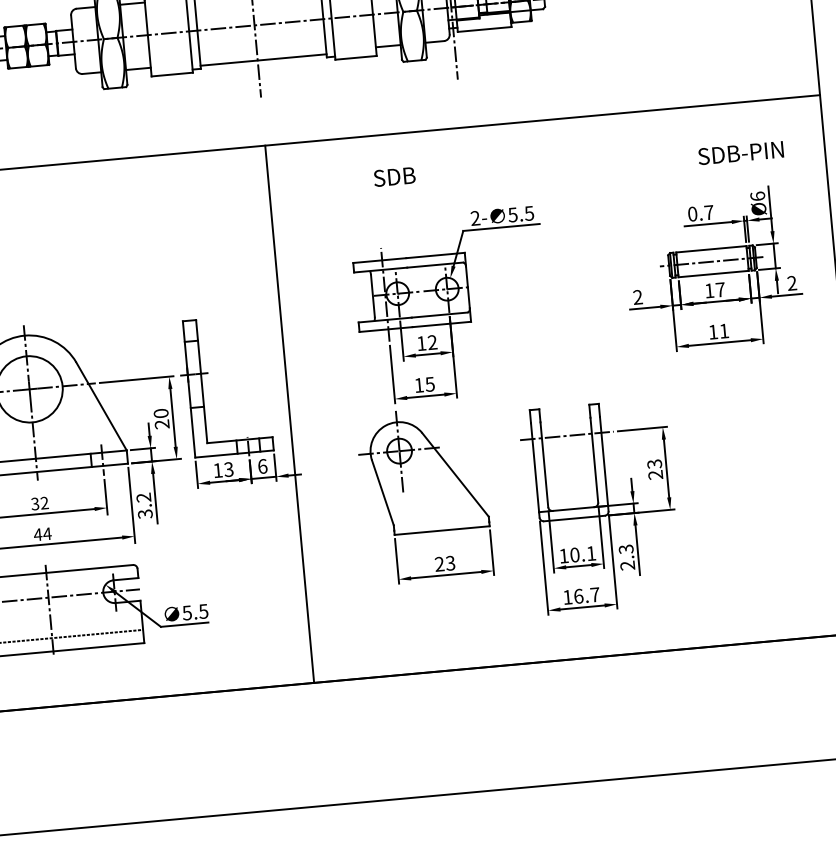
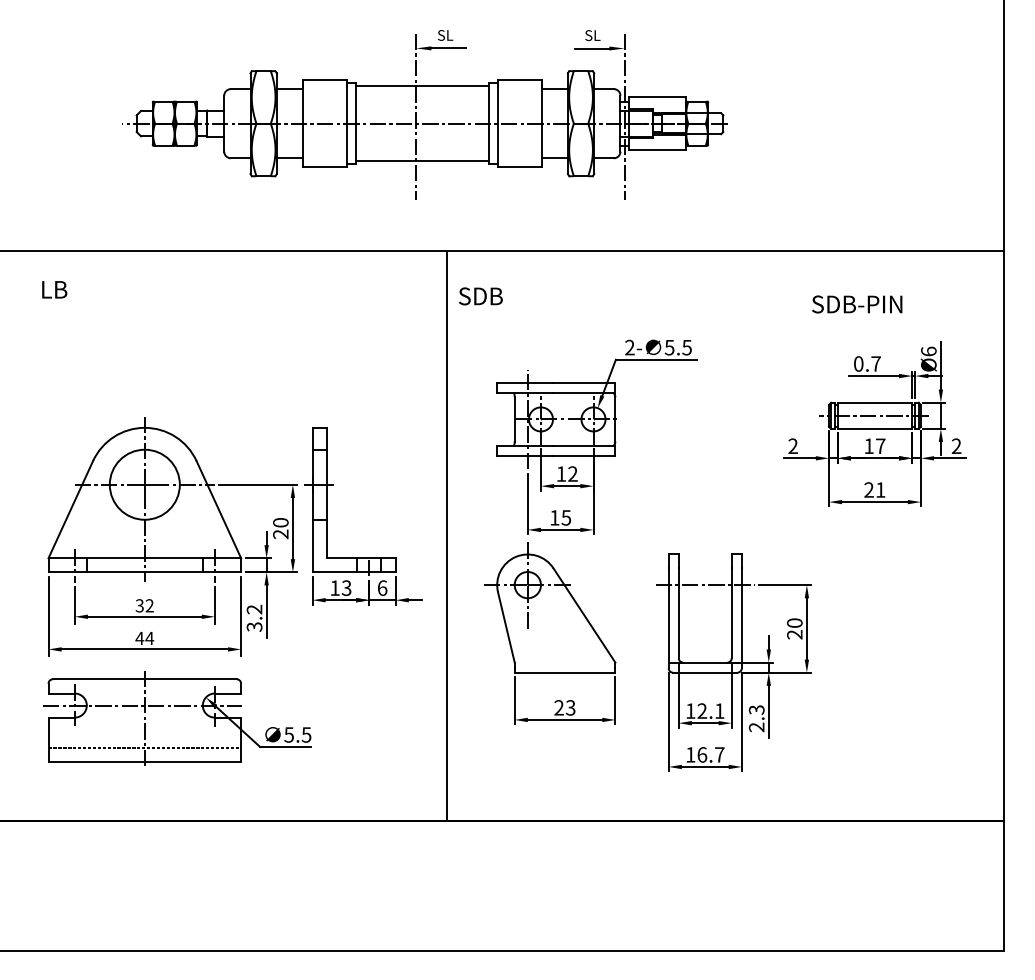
text: (741, 153) -> (857, 304), moved
text: (394, 177) -> (480, 296), moved
text: (712, 331) -> (868, 489), 11 -> 21
line: (289, 413) -> (446, 535), moved
text: (654, 464) -> (794, 623), 23 -> 20
text: (575, 554) -> (702, 710), 10.1 -> 12.1

